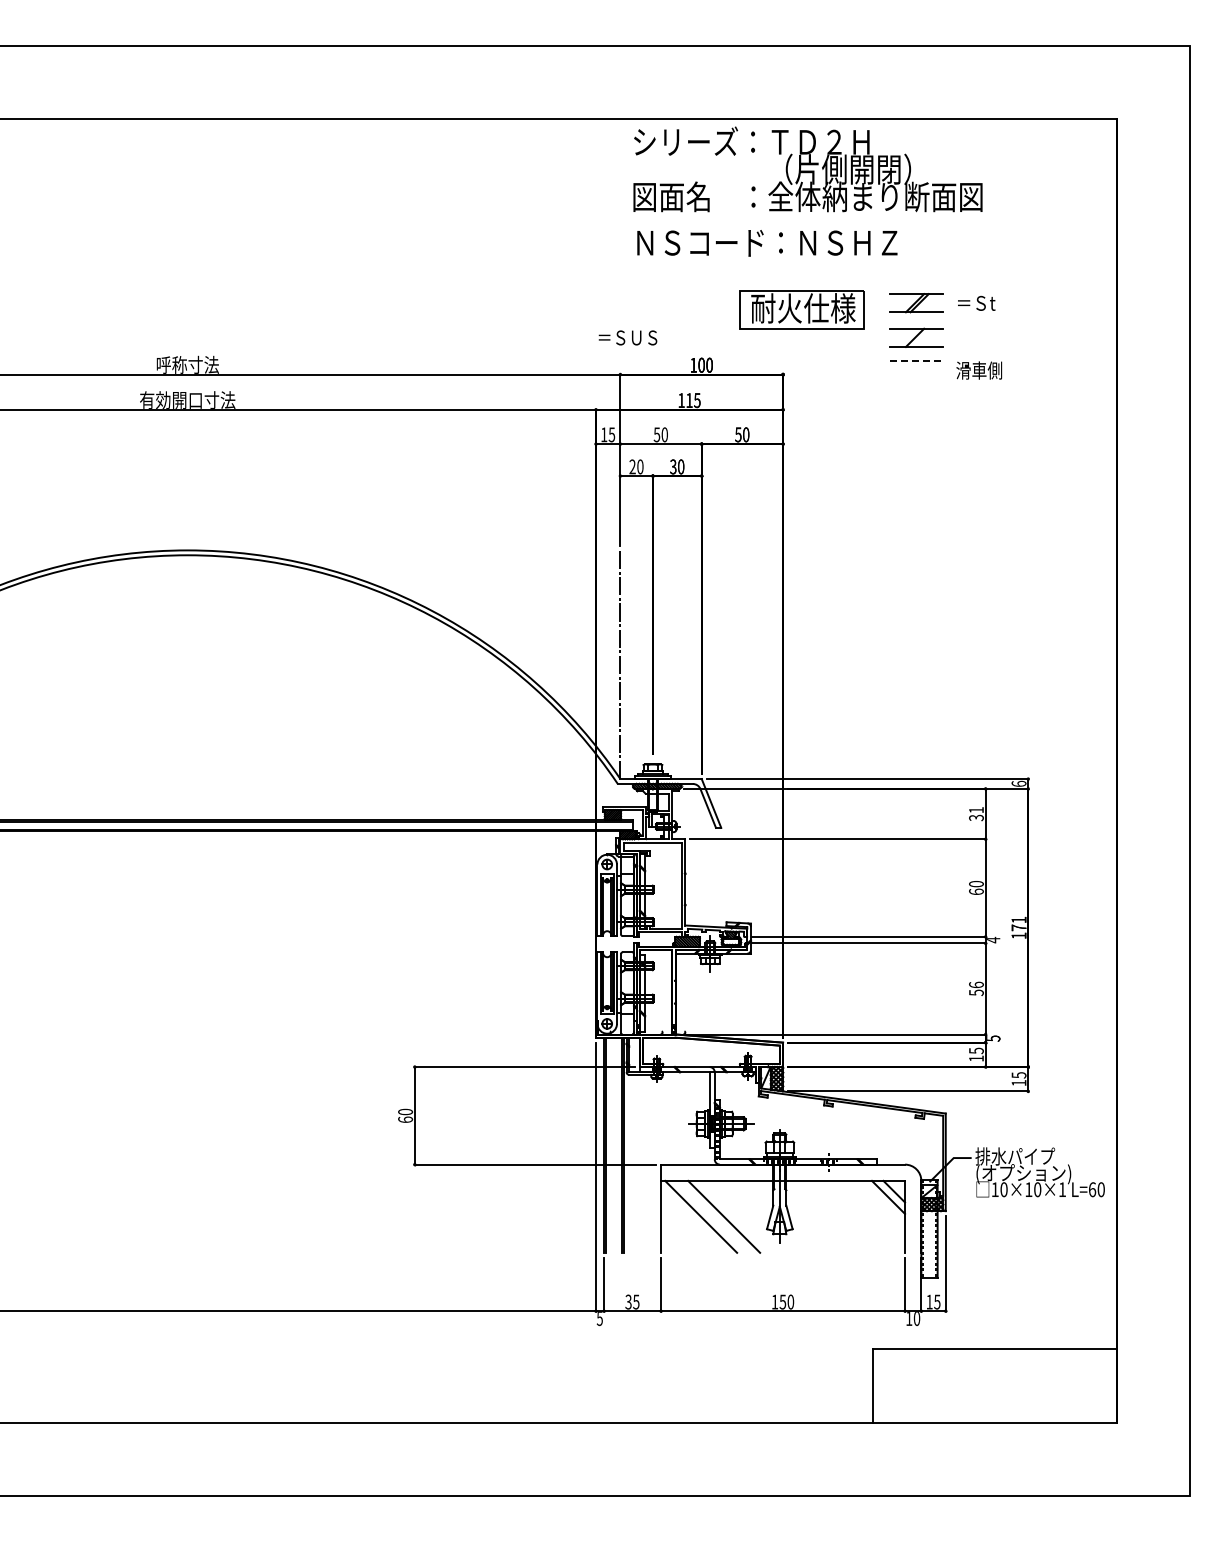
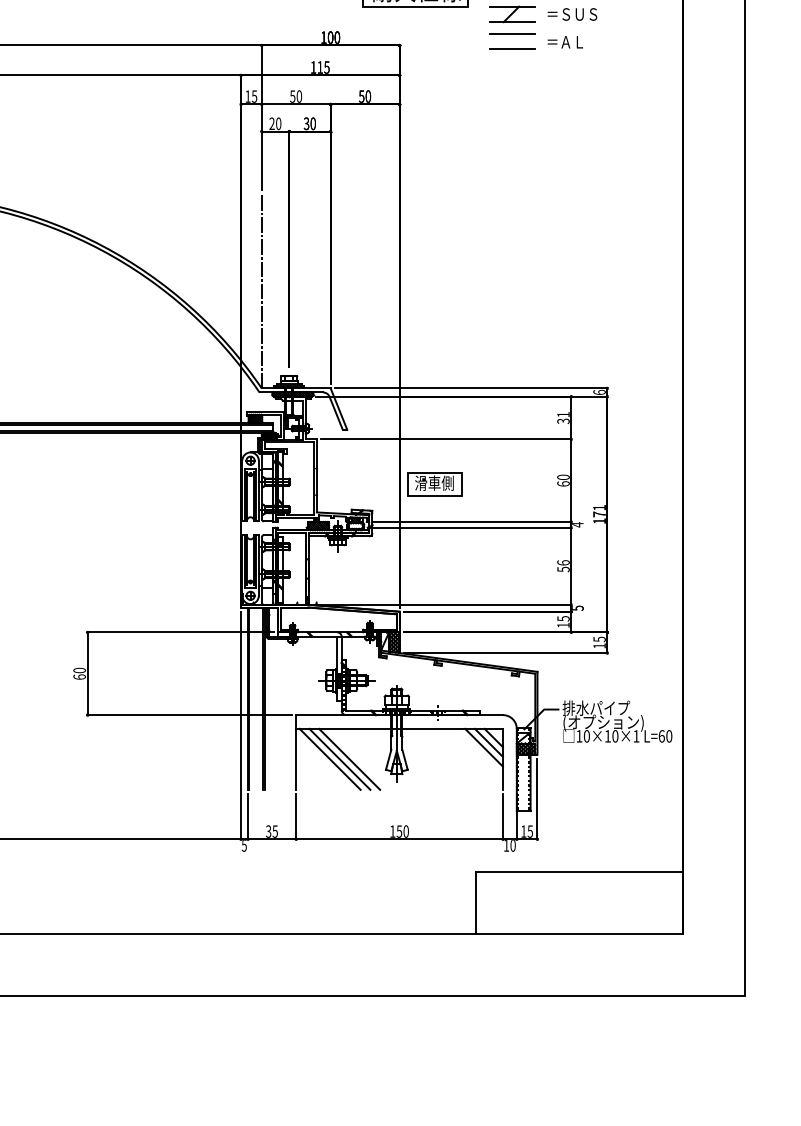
text: (627, 337) -> (572, 14), moved
line: (916, 360) -> (512, 33), dashed -> solid
text: (979, 370) -> (566, 42), 滑車側 -> ＝ＡＬ
line: (916, 379) -> (512, 49), added
part: (824, 892) -> (434, 484), added
line: (882, 1202) -> (483, 747), added
line: (712, 1216) -> (339, 759), added

